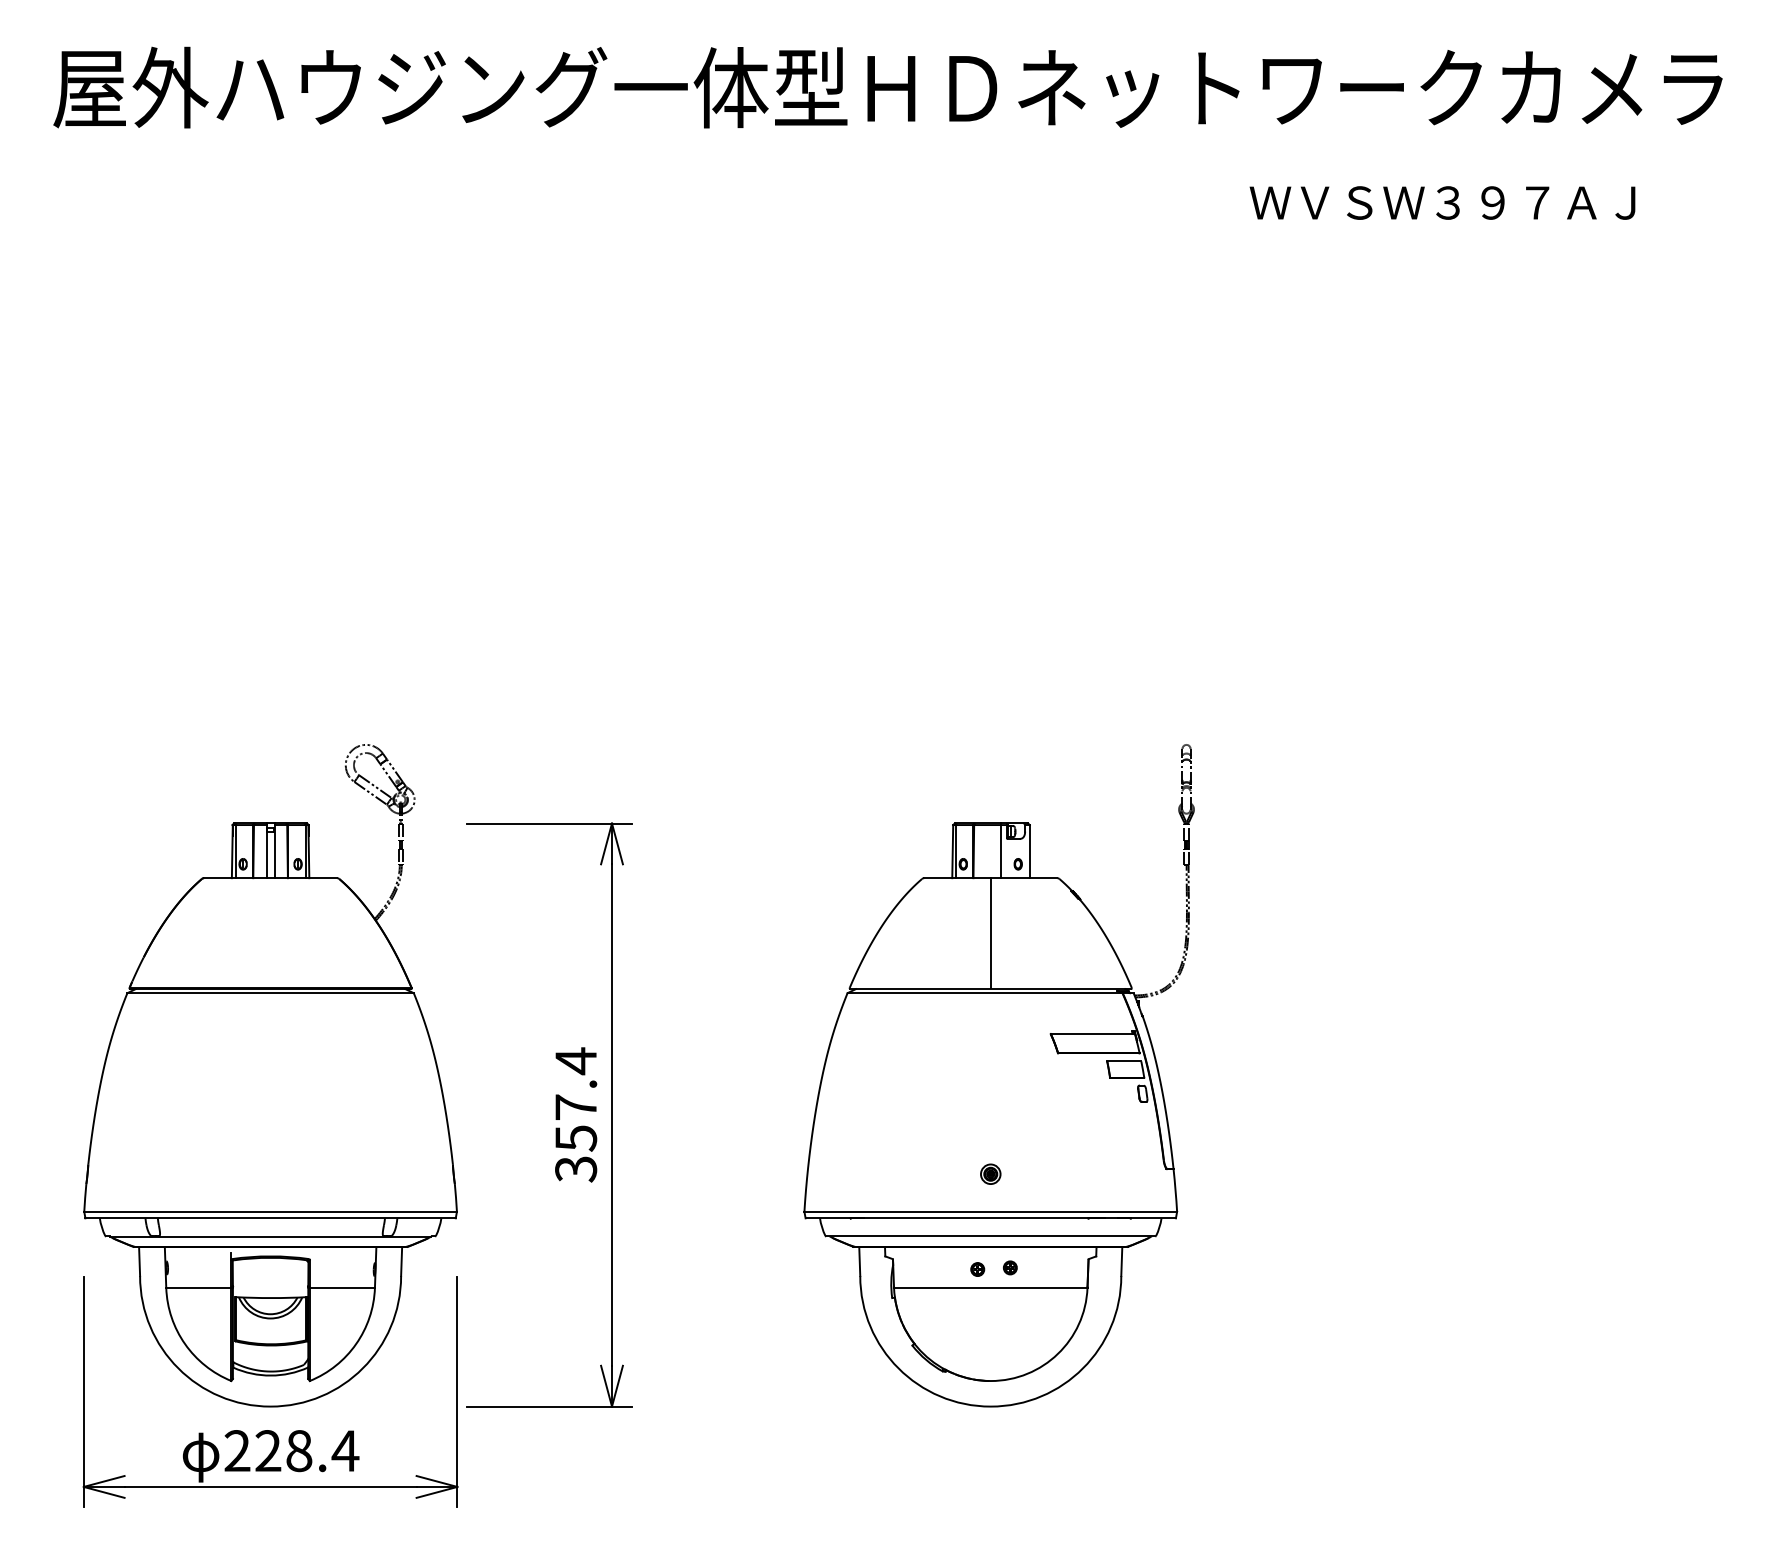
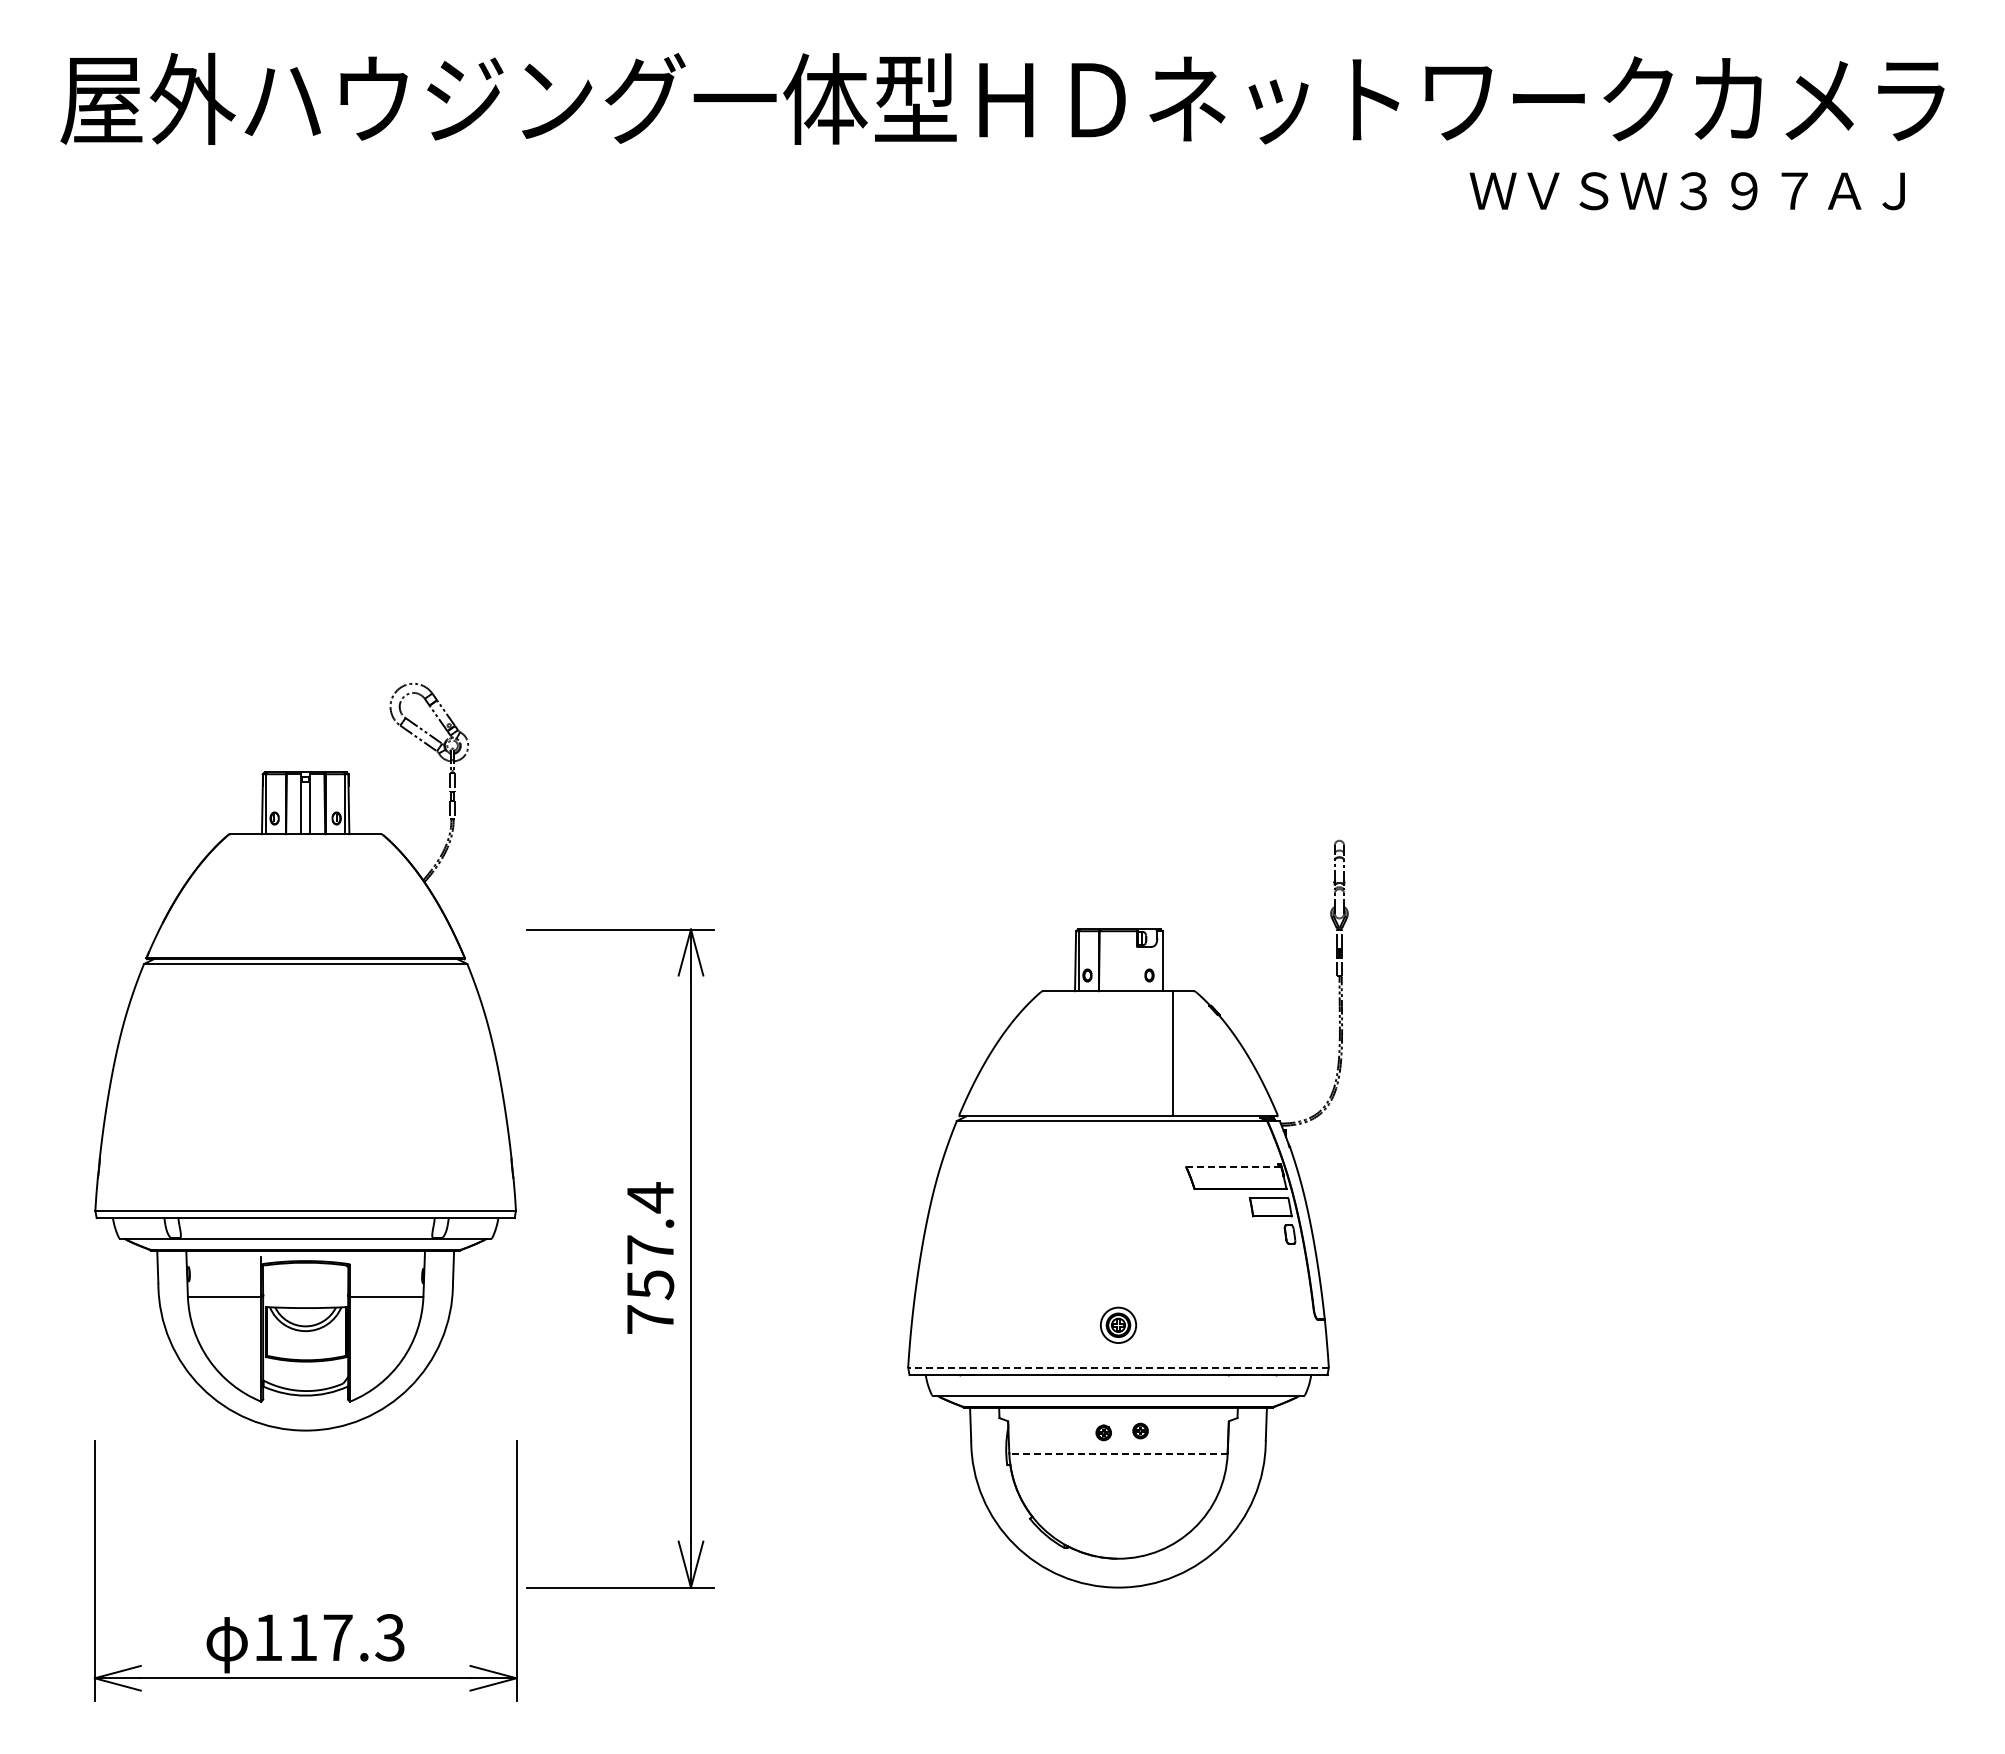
text: (1441, 203) -> (1686, 191), moved
line: (1000, 850) -> (1129, 960), removed
line: (990, 933) -> (1172, 1053), moved
line: (1093, 1034) -> (1234, 1167), solid -> dashed
part: (270, 1076) -> (305, 1057), moved
text: (576, 1169) -> (650, 1319), 357.4 -> 757.4
part: (990, 1174) -> (1118, 1325), size x1.6
line: (990, 1211) -> (1118, 1367), solid -> dashed
line: (990, 1287) -> (1118, 1453), solid -> dashed
text: (291, 1450) -> (329, 1637), 228.4 -> 117.3

